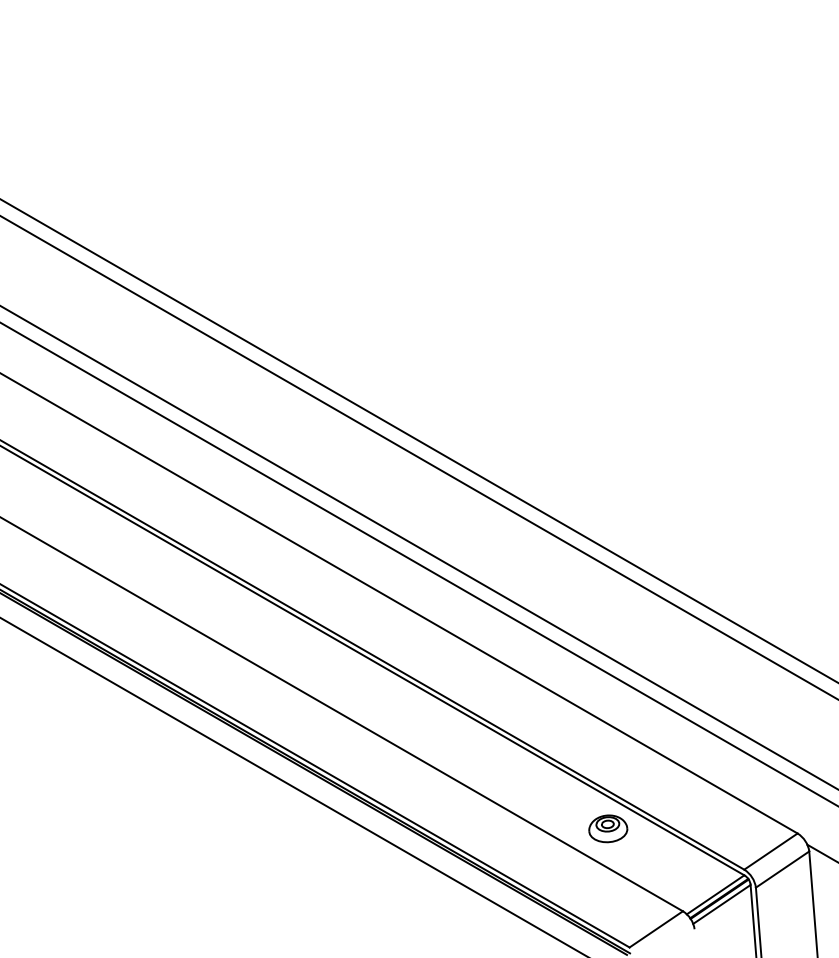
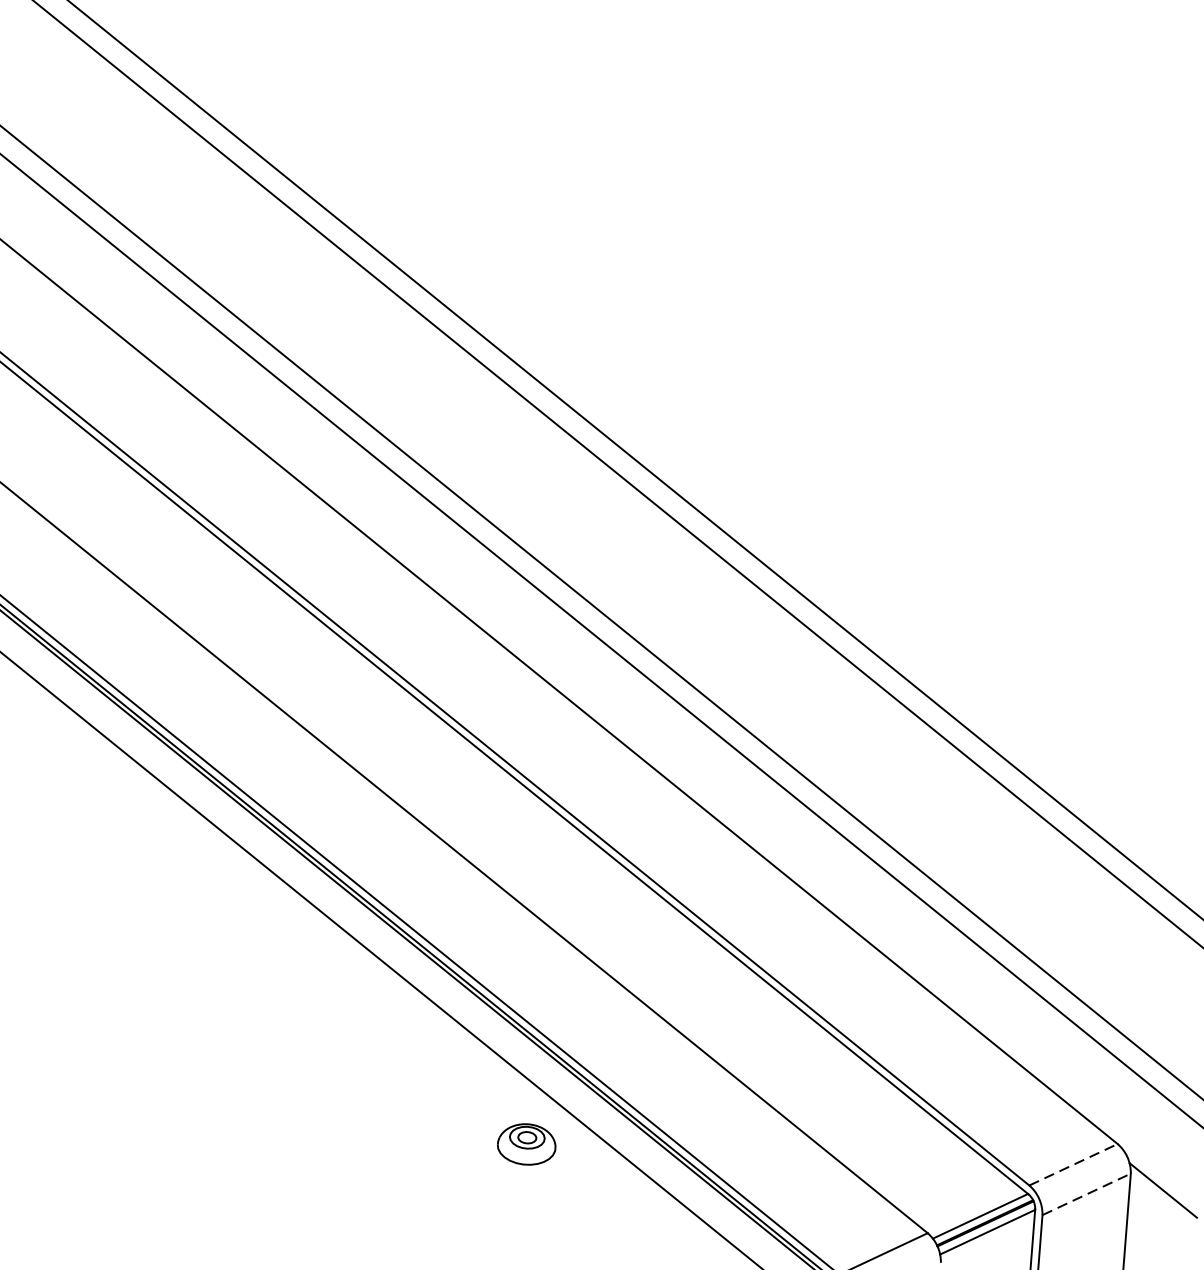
part: (608, 828) -> (527, 1144), moved
line: (771, 851) -> (1074, 1164), solid -> dashed
line: (783, 869) -> (1088, 1194), solid -> dashed

